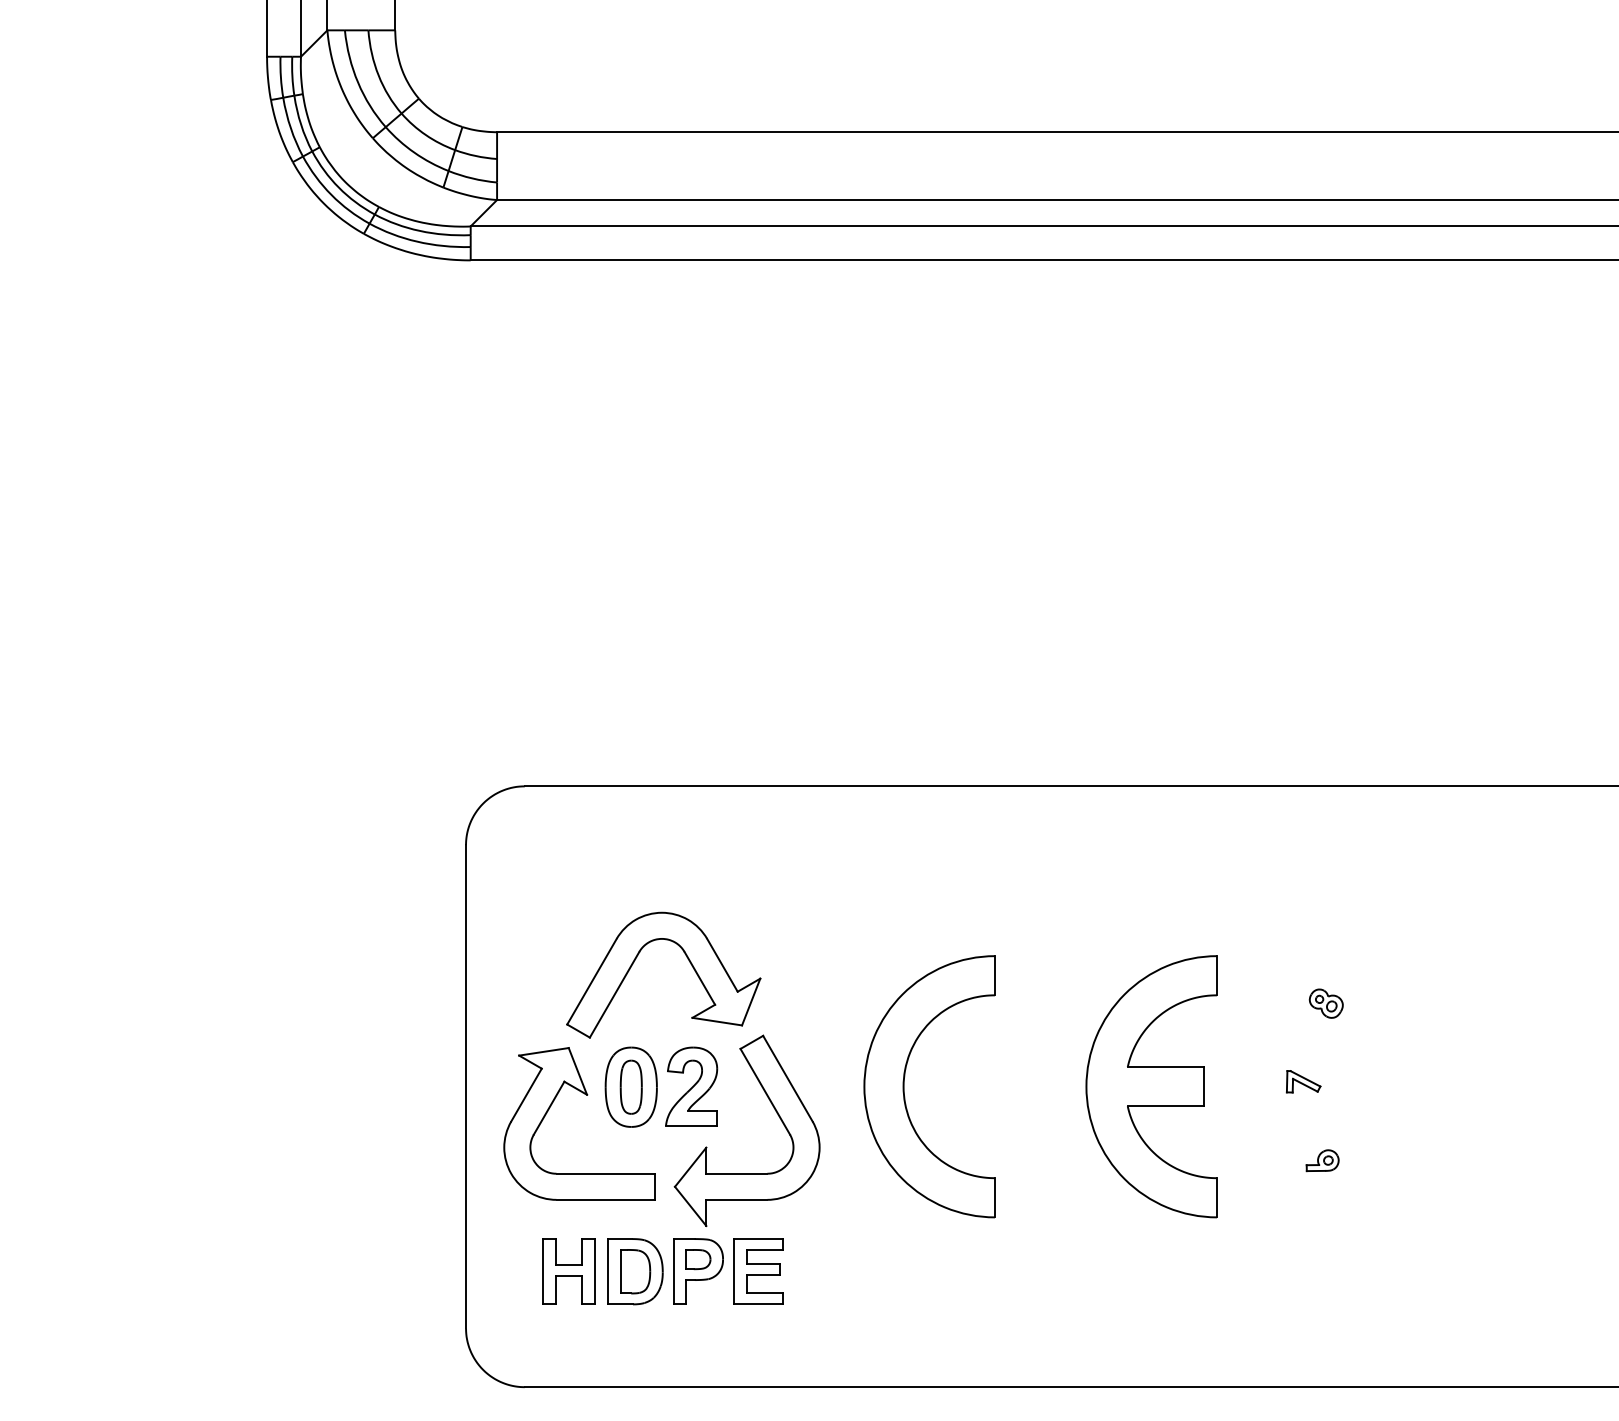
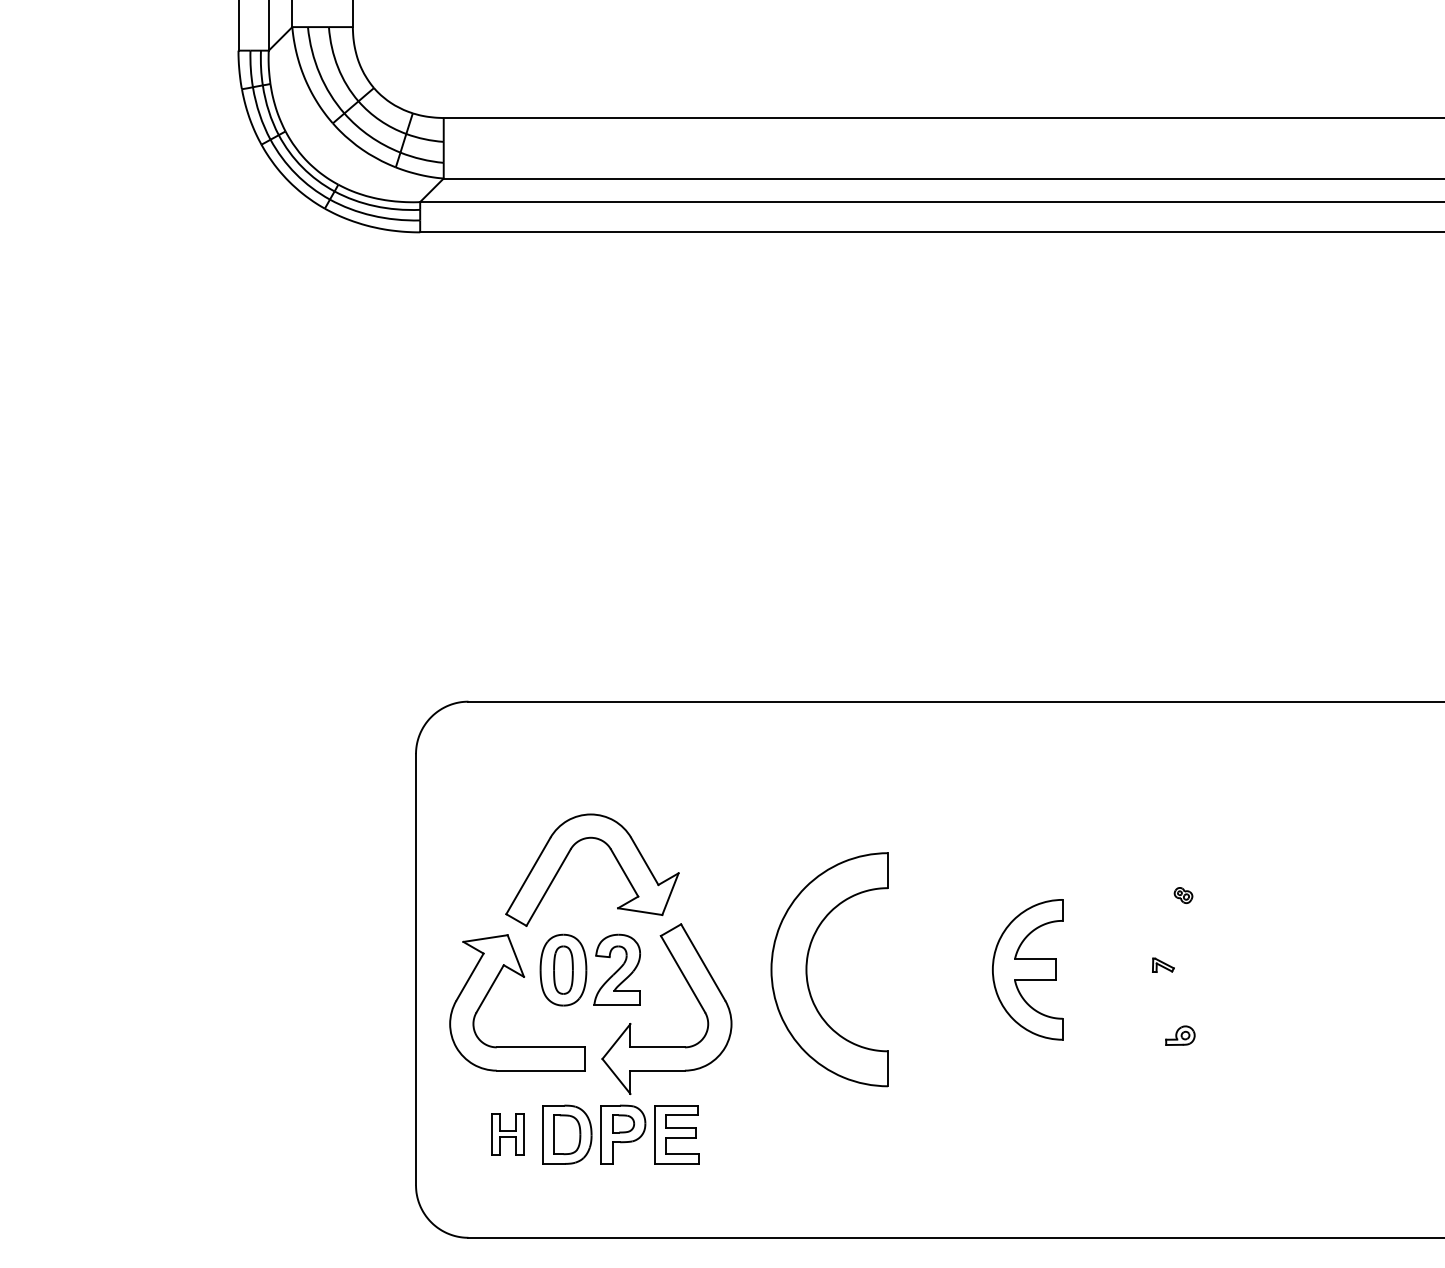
part: (1325, 1003) -> (1182, 895), size x0.6
part: (1303, 1081) -> (1163, 965), size x0.7
part: (1151, 1086) -> (1027, 969), size x0.6
part: (568, 1271) -> (507, 1134), size x0.7

